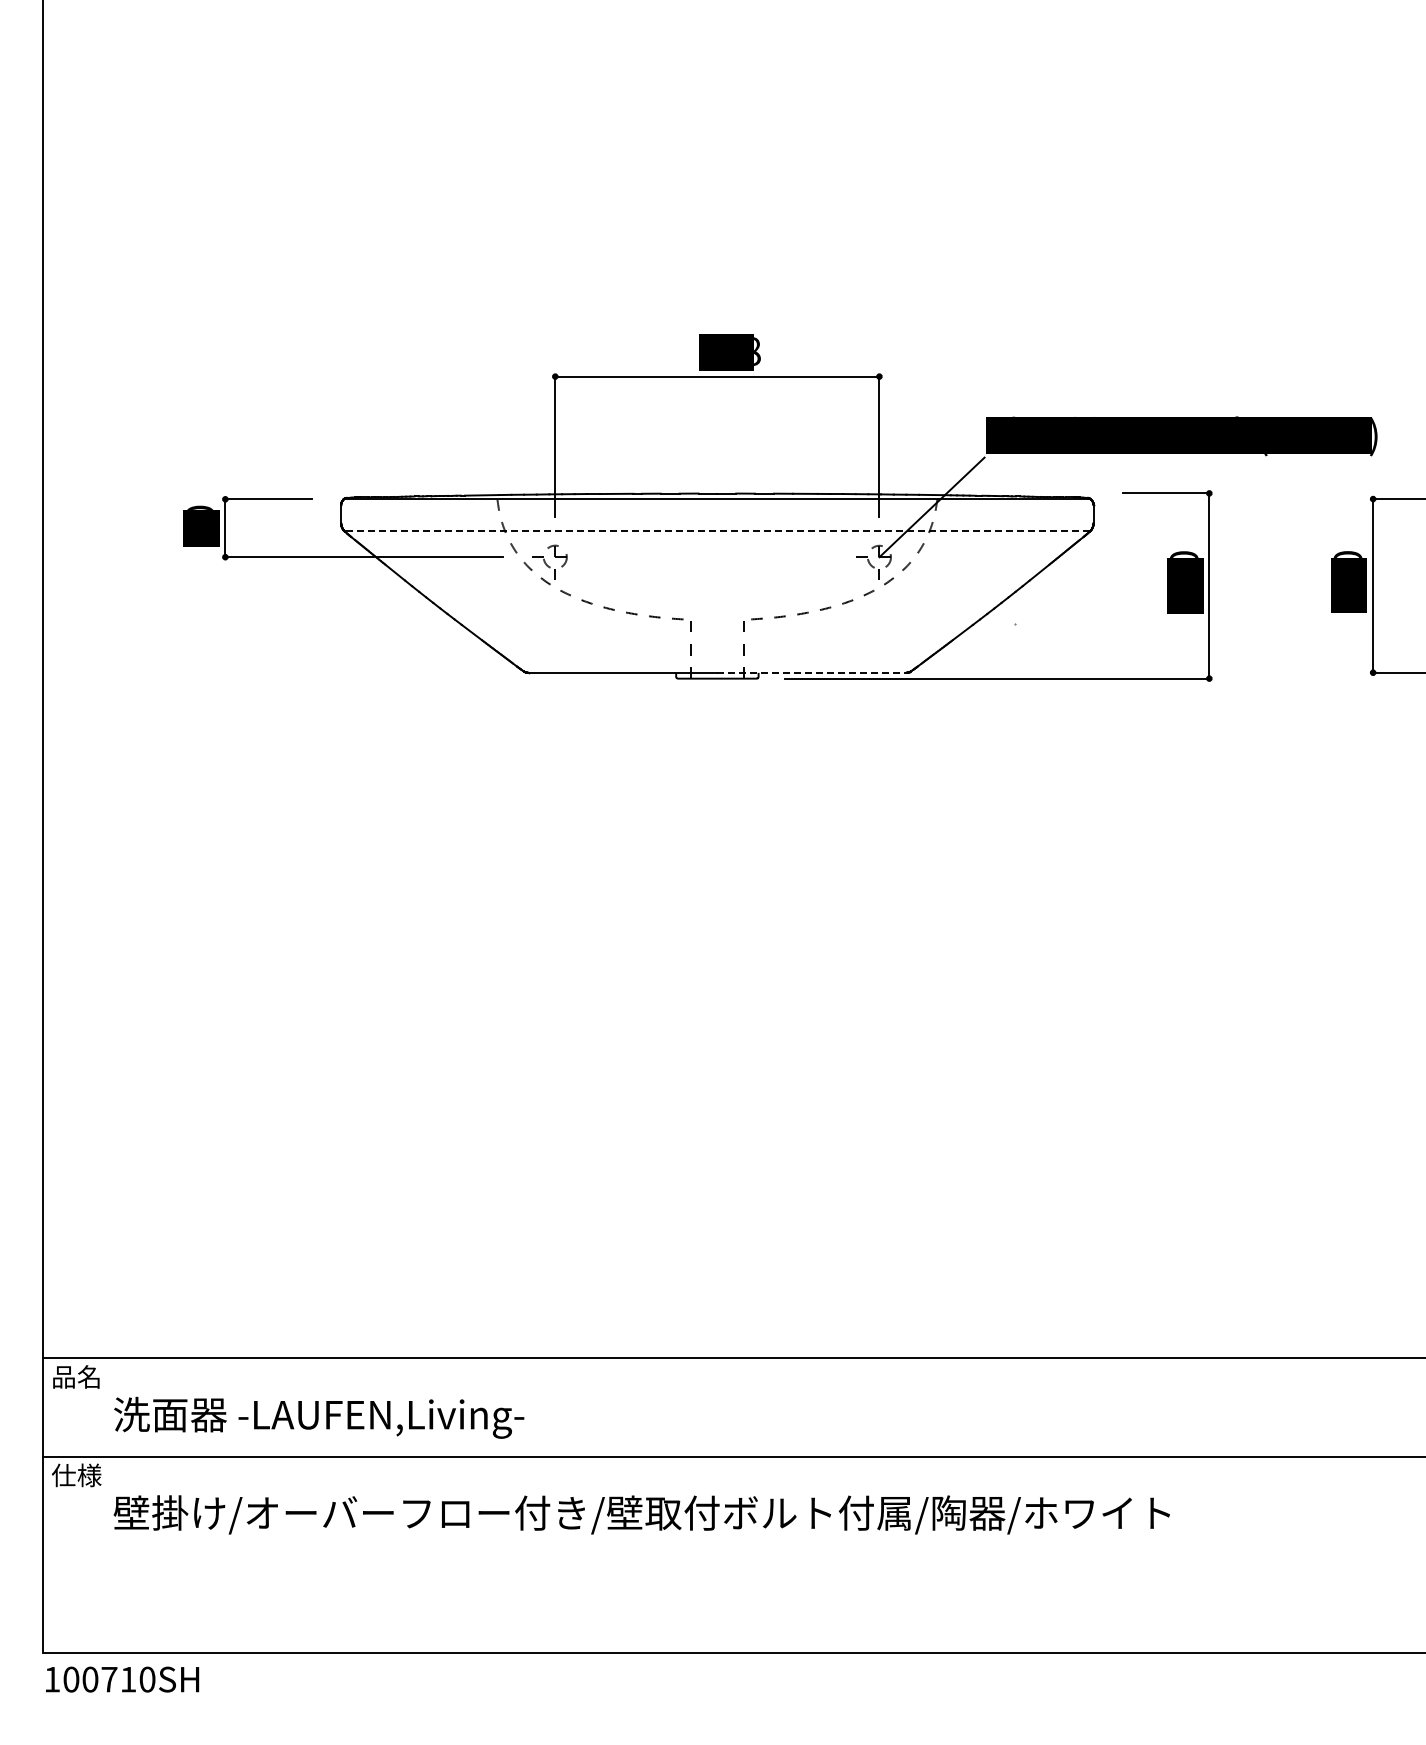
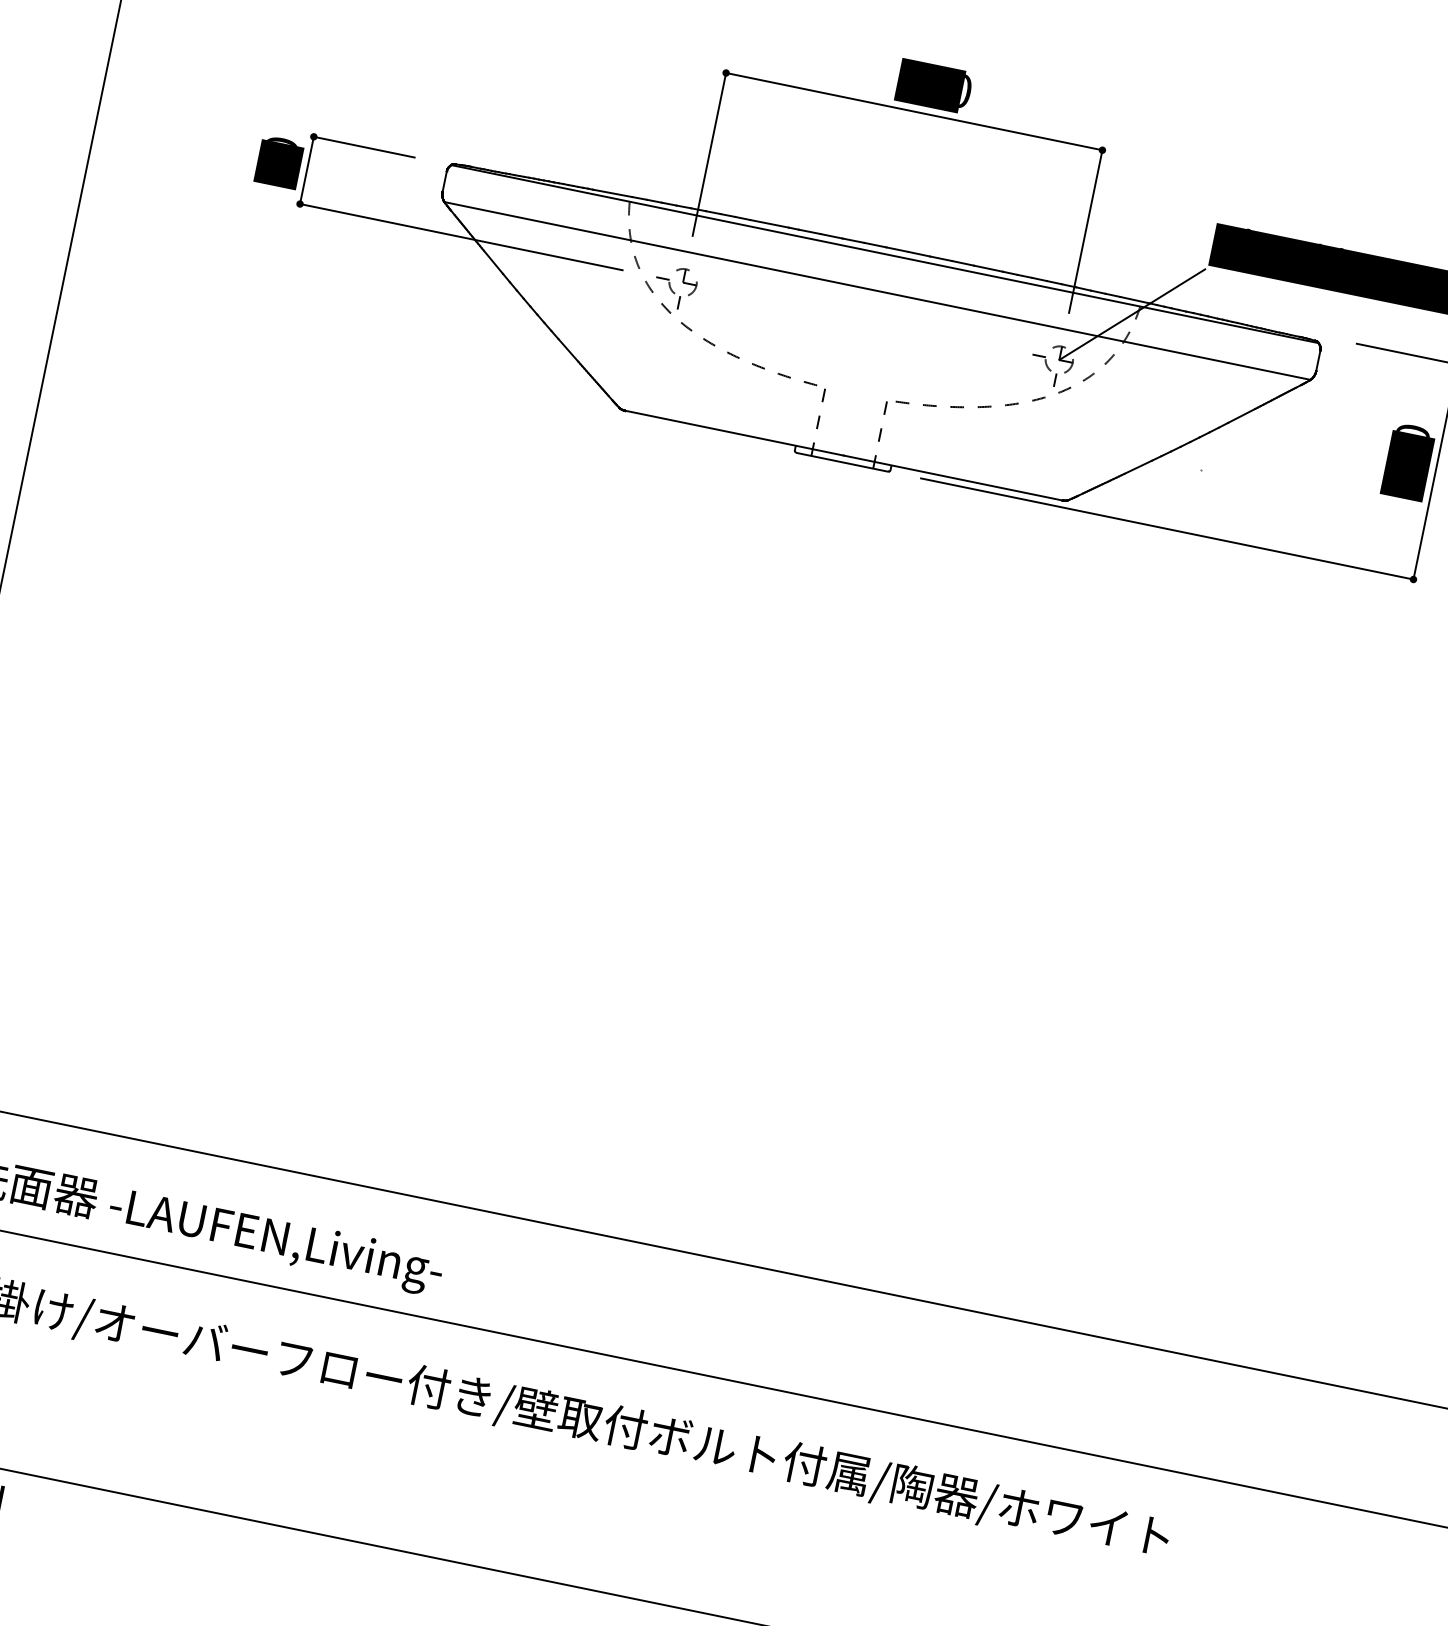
text: (757, 351) -> (966, 92), 418 -> 280
line: (717, 531) -> (877, 291), dashed -> solid
line: (812, 672) -> (954, 477), dashed -> solid

